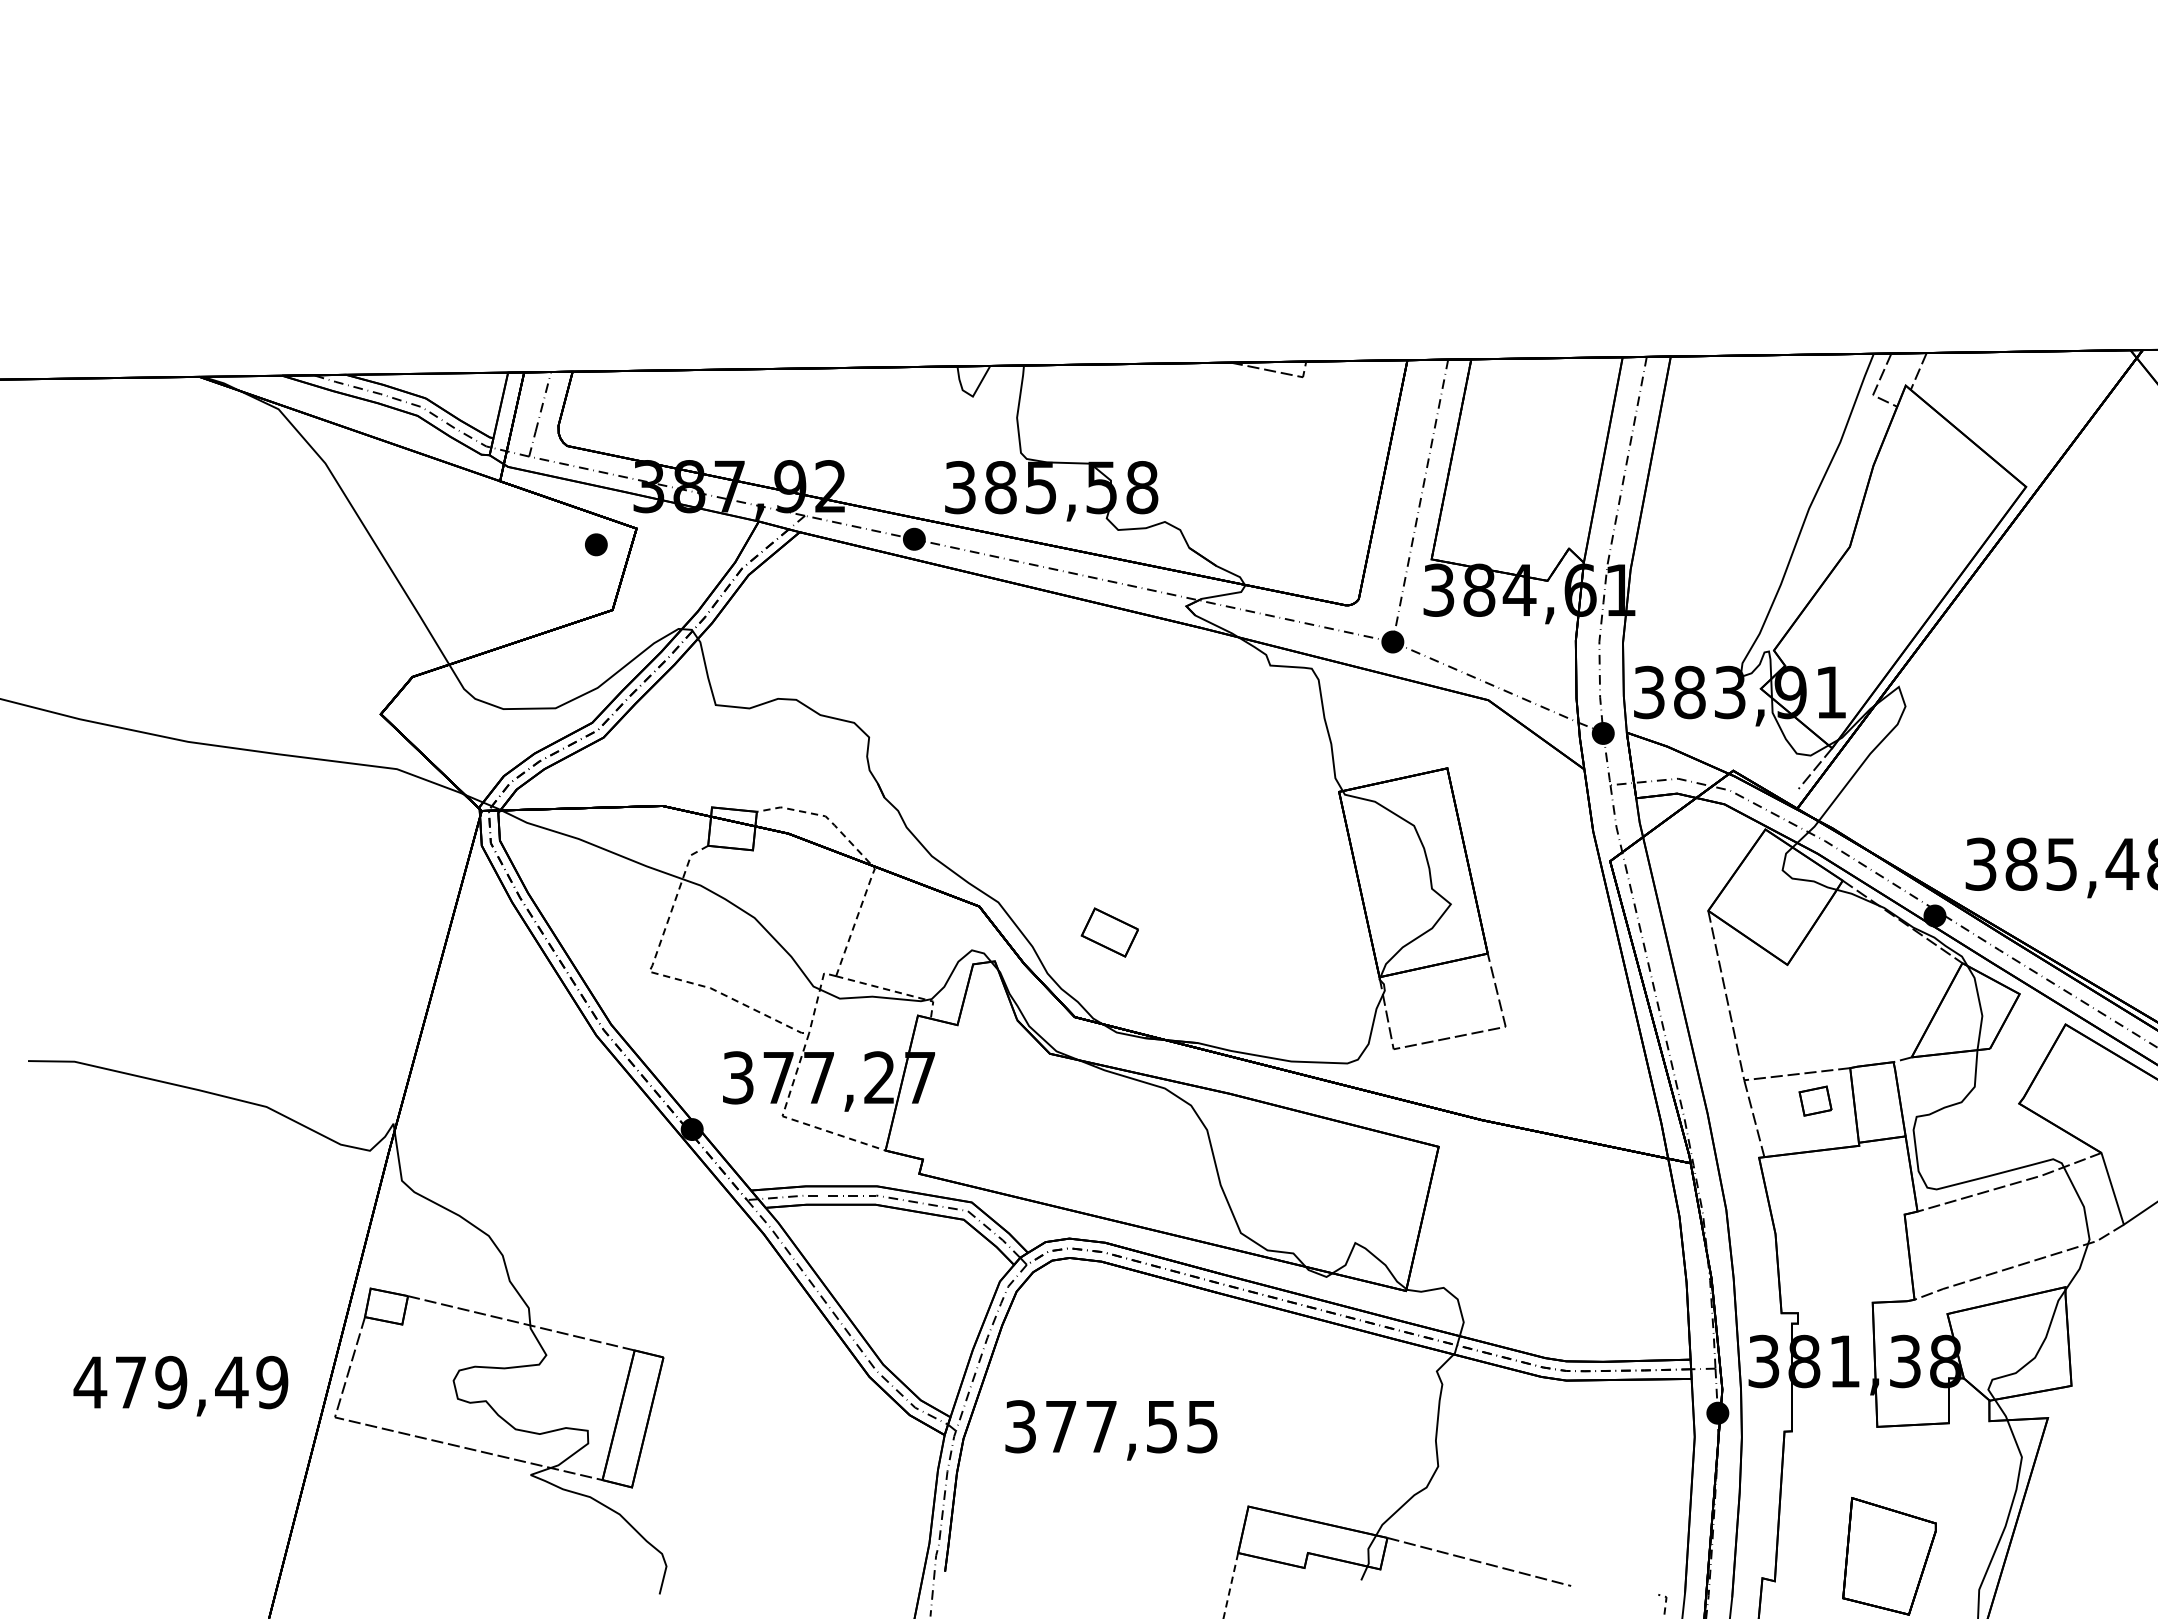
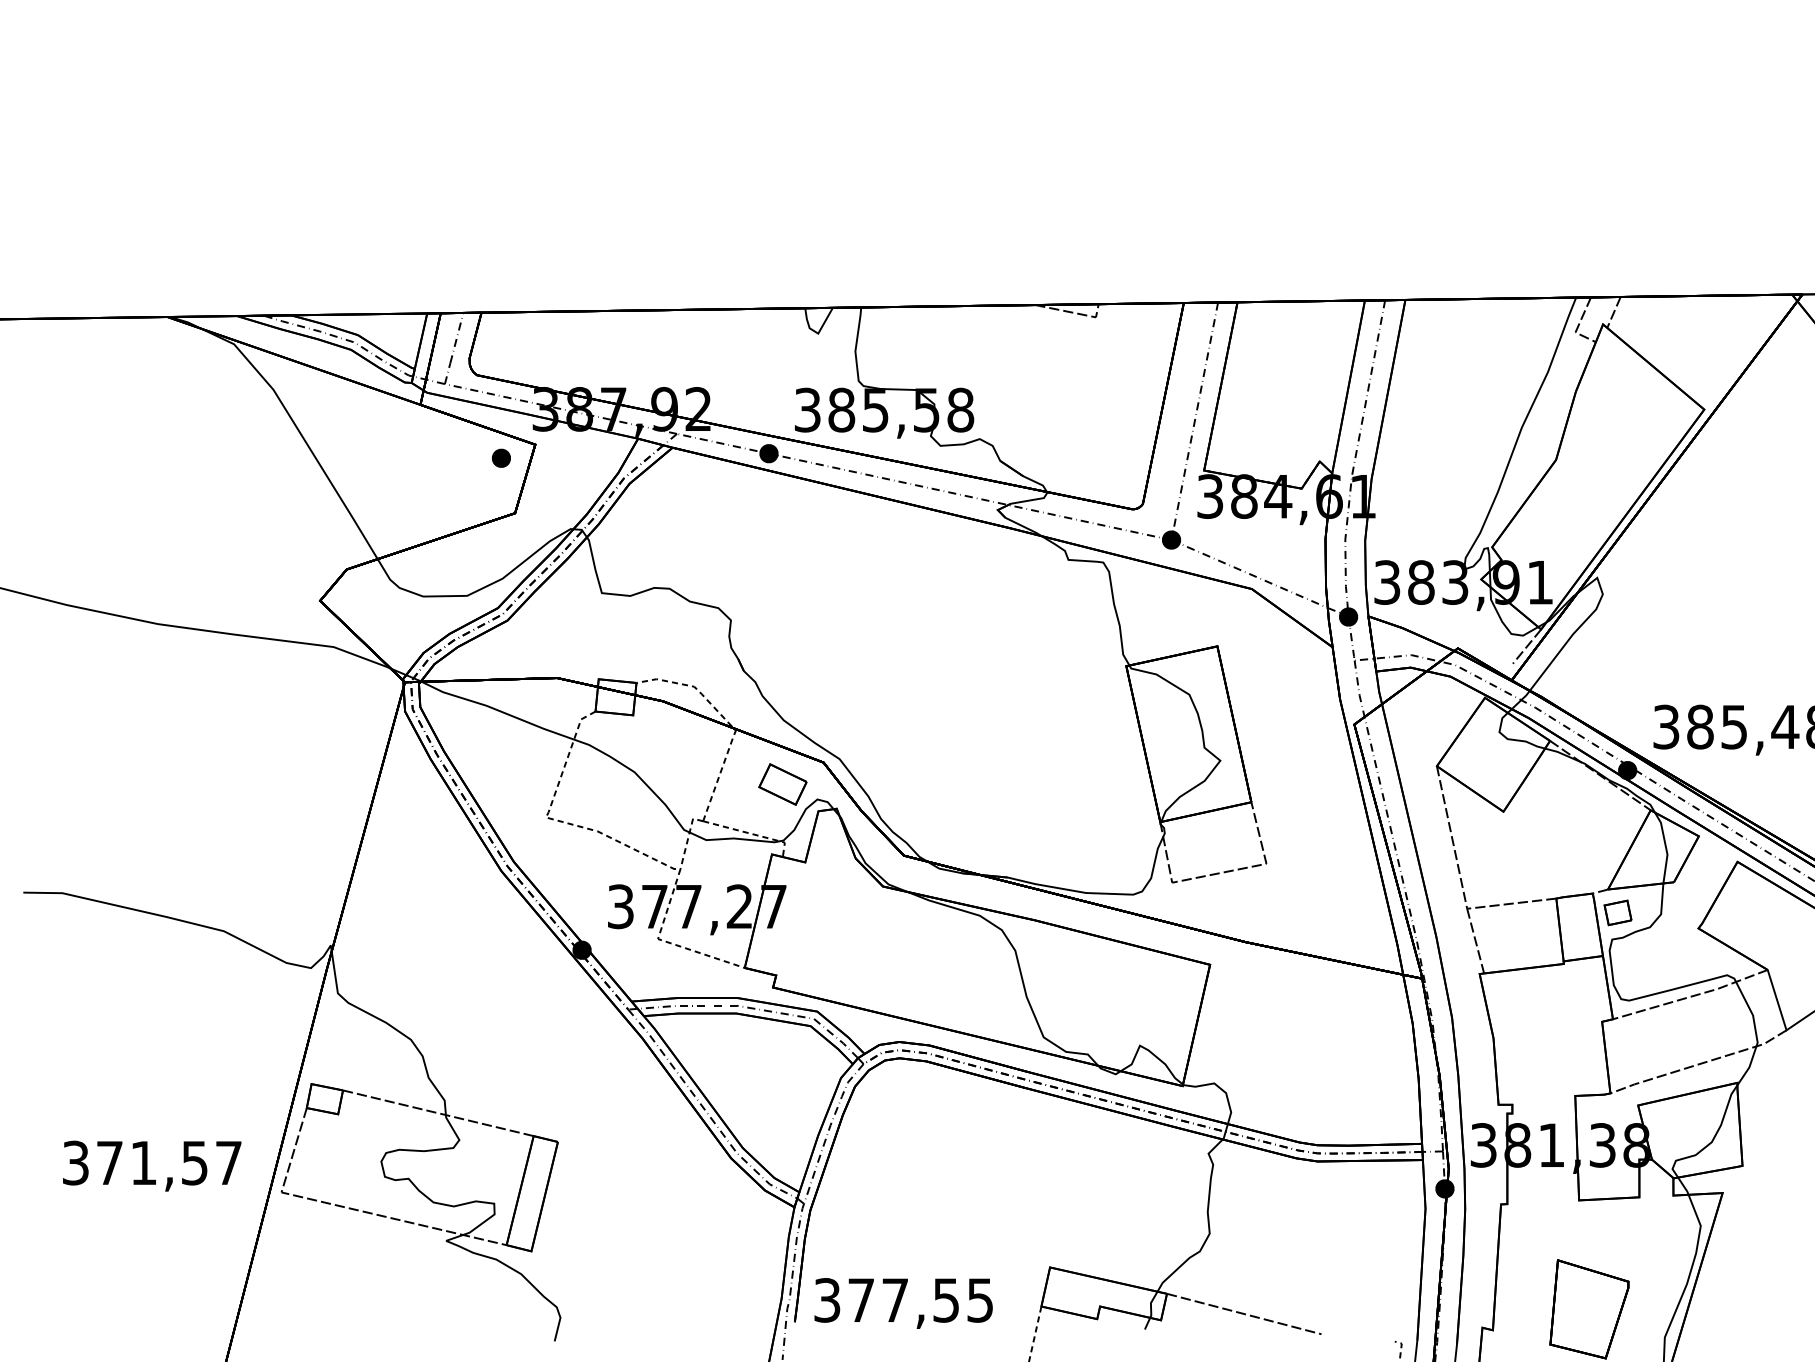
part: (1109, 932) -> (782, 784), moved
part: (1815, 1100) -> (1617, 912), moved
text: (180, 1382) -> (151, 1163), 479,49 -> 371,57
text: (1111, 1430) -> (903, 1303), moved

